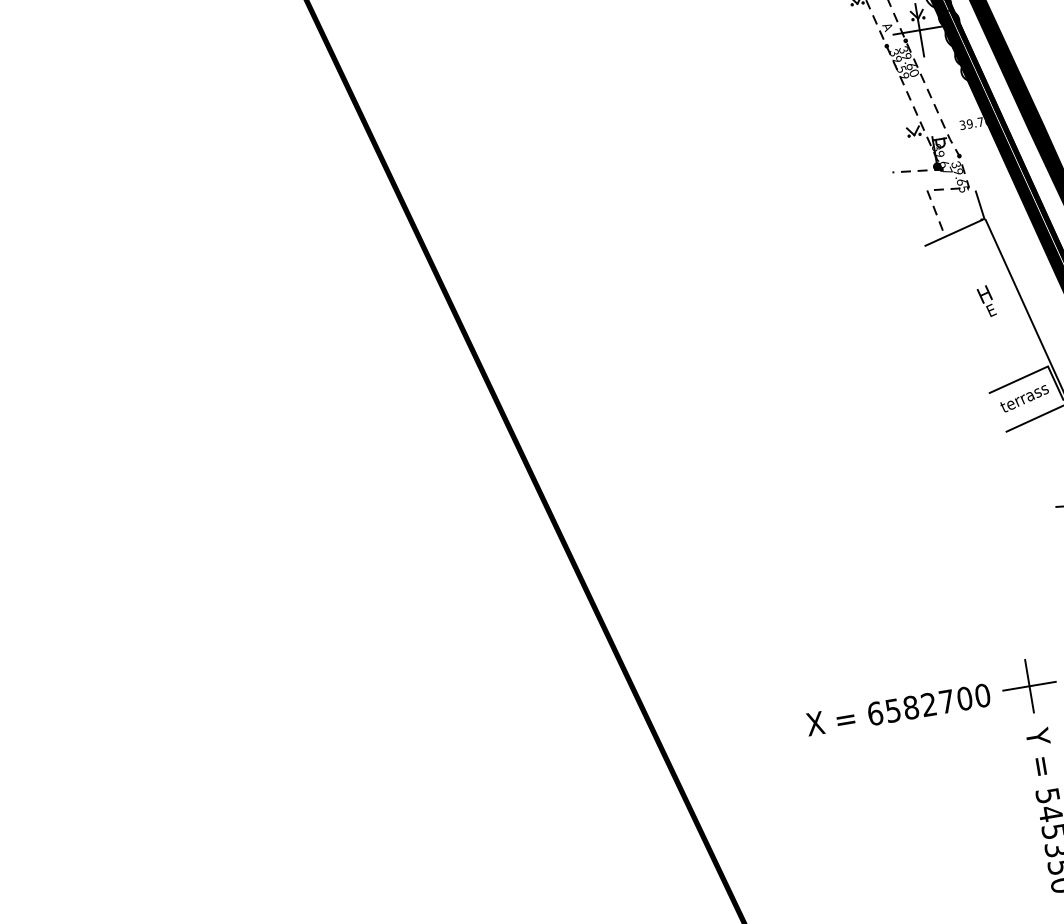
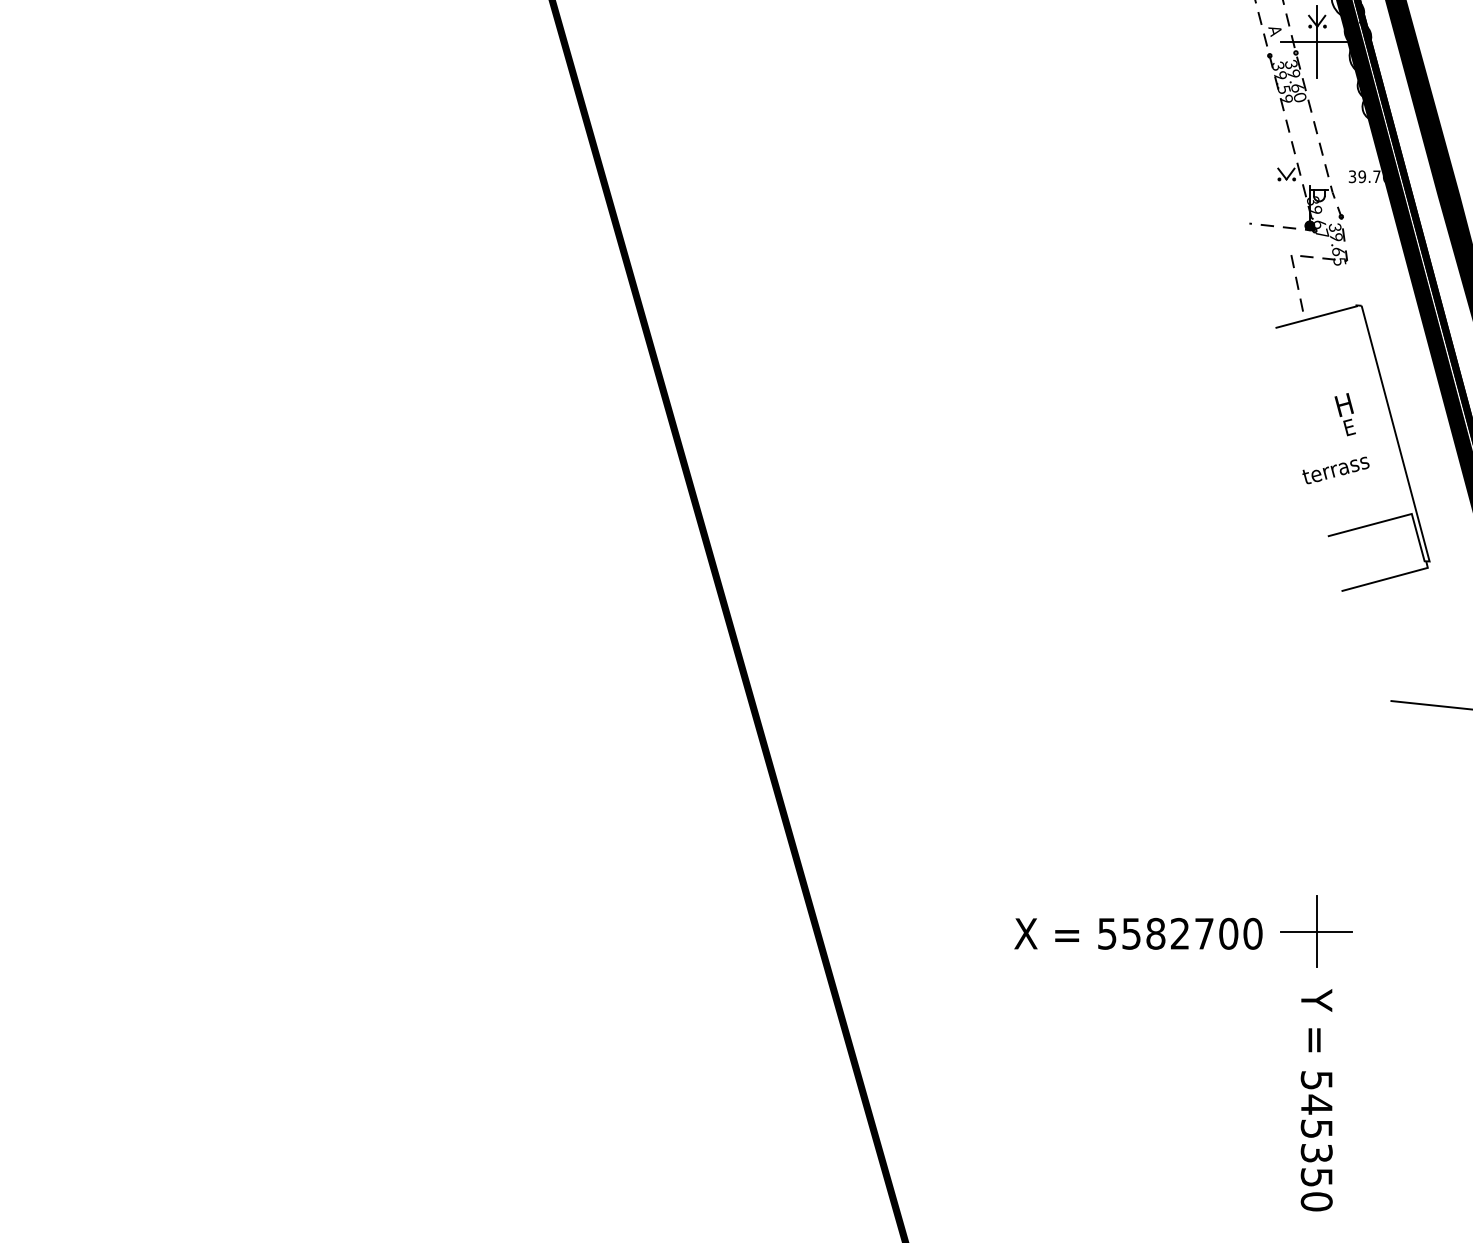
line: (979, 204) -> (1357, 285), removed
text: (1024, 398) -> (1335, 470), moved
text: (875, 713) -> (1107, 933), 6582700 -> 5582700

